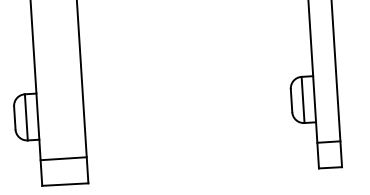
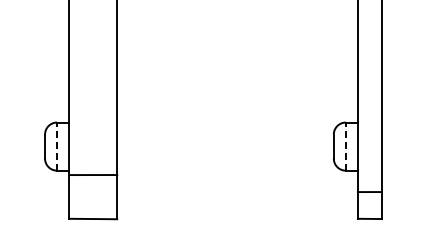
line: (302, 99) -> (345, 146), solid -> dashed
line: (26, 117) -> (57, 146), solid -> dashed
line: (64, 159) -> (93, 175), moved

